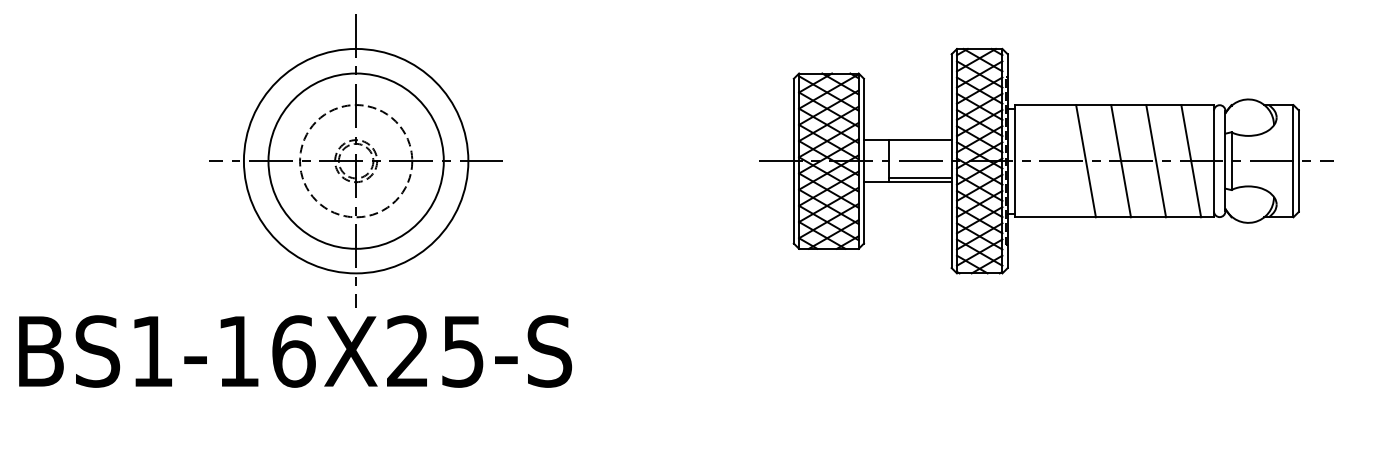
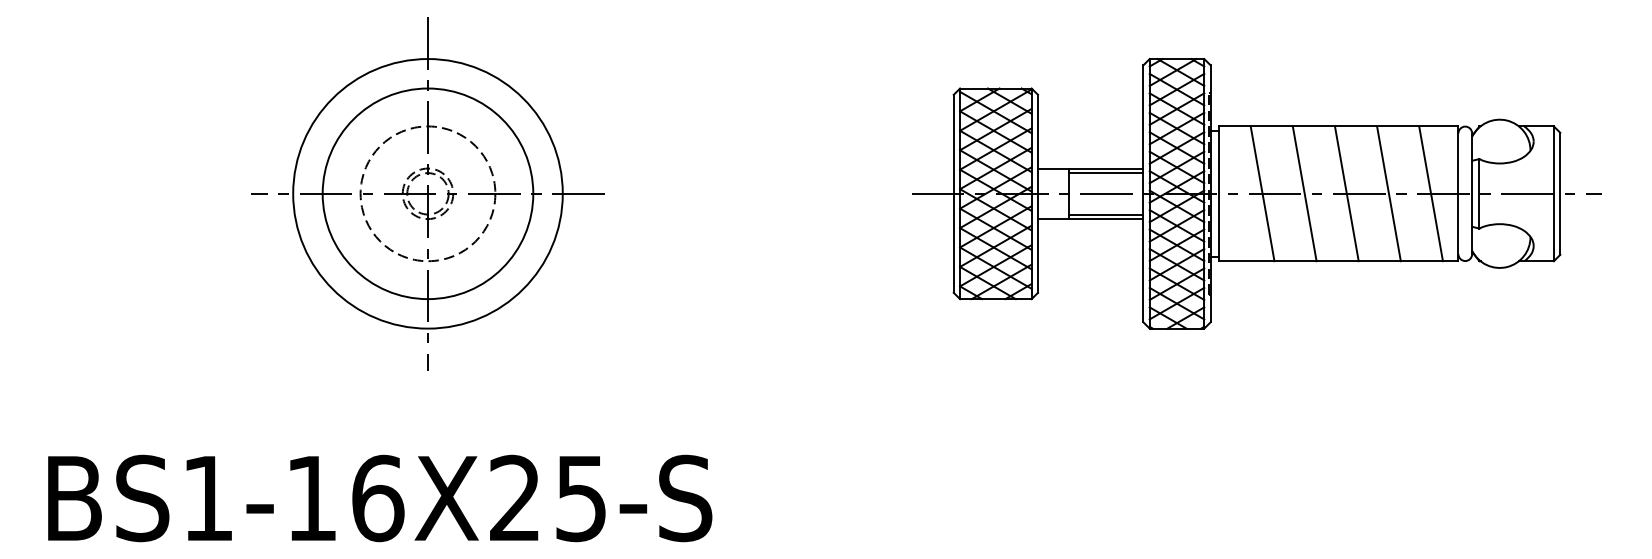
line: (920, 144) -> (1105, 173), added
line: (1050, 160) -> (1262, 193), added
text: (295, 351) -> (380, 498), moved

